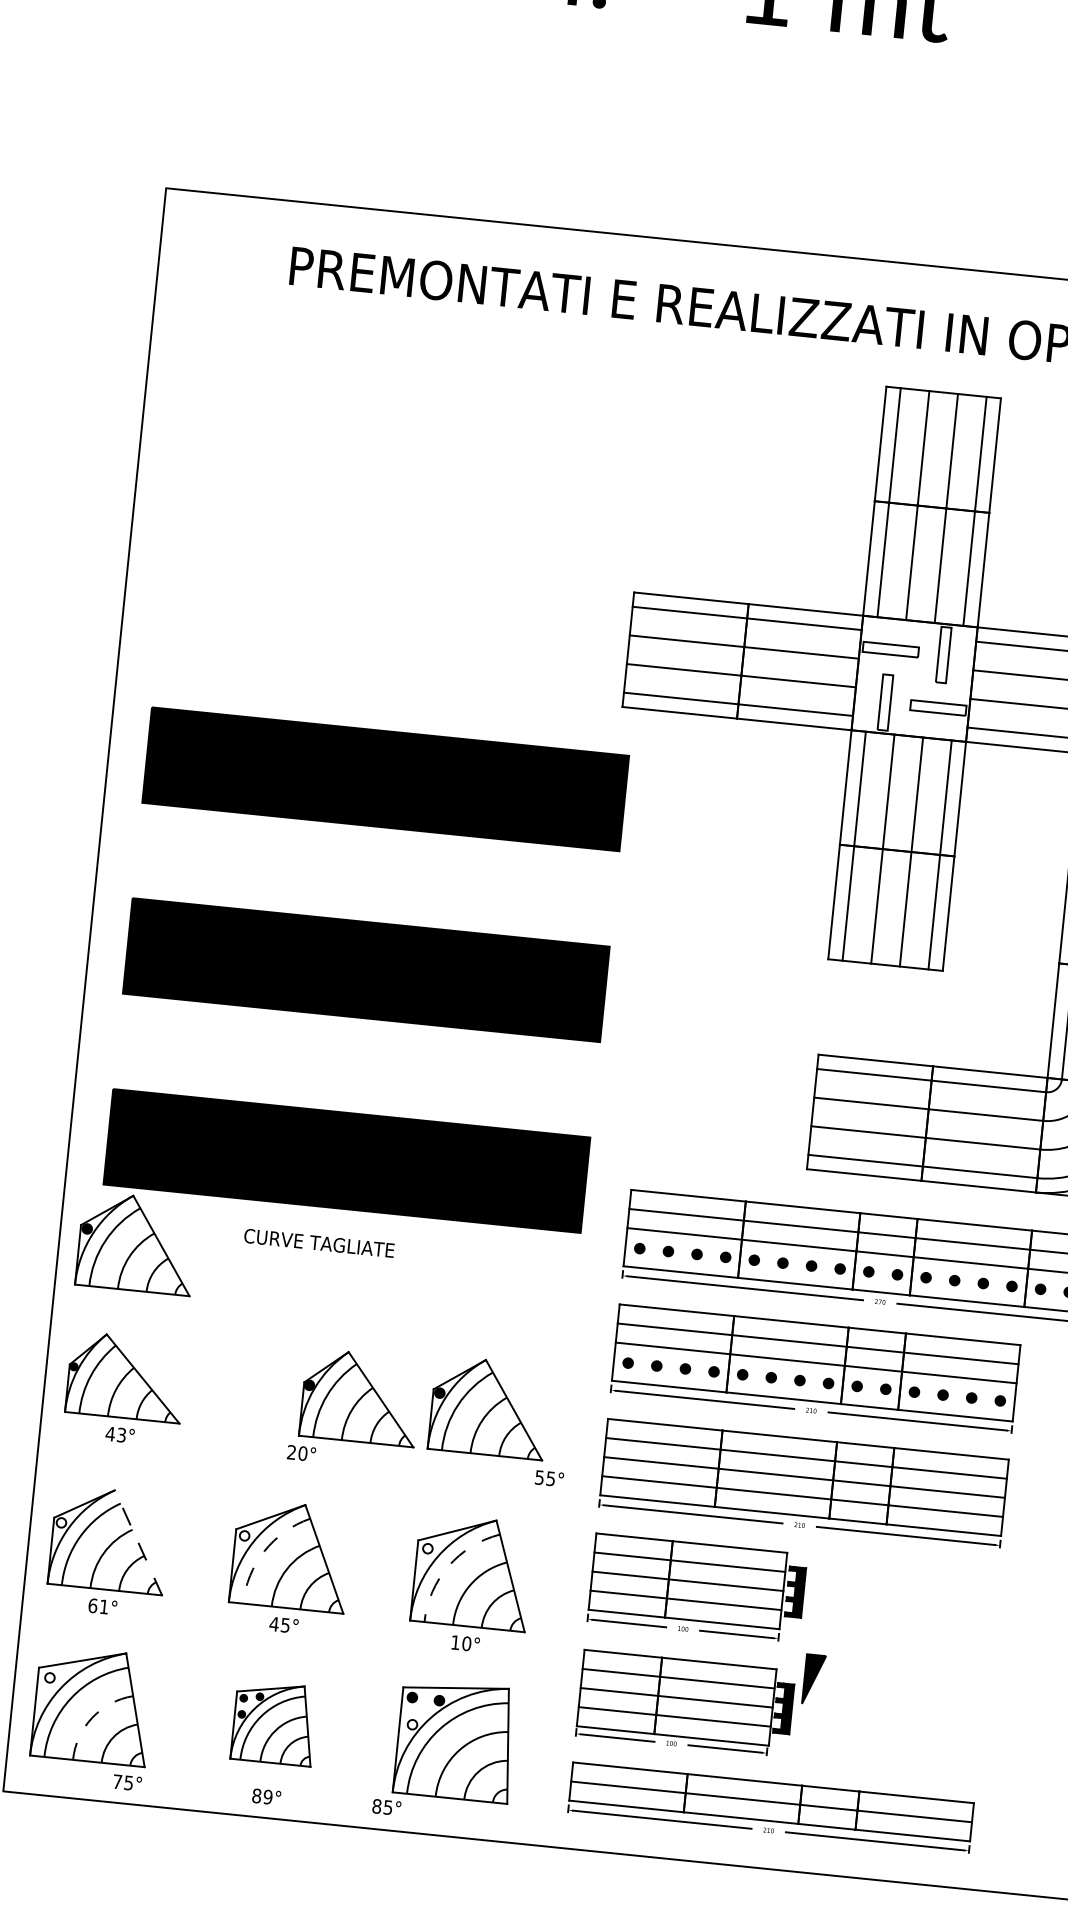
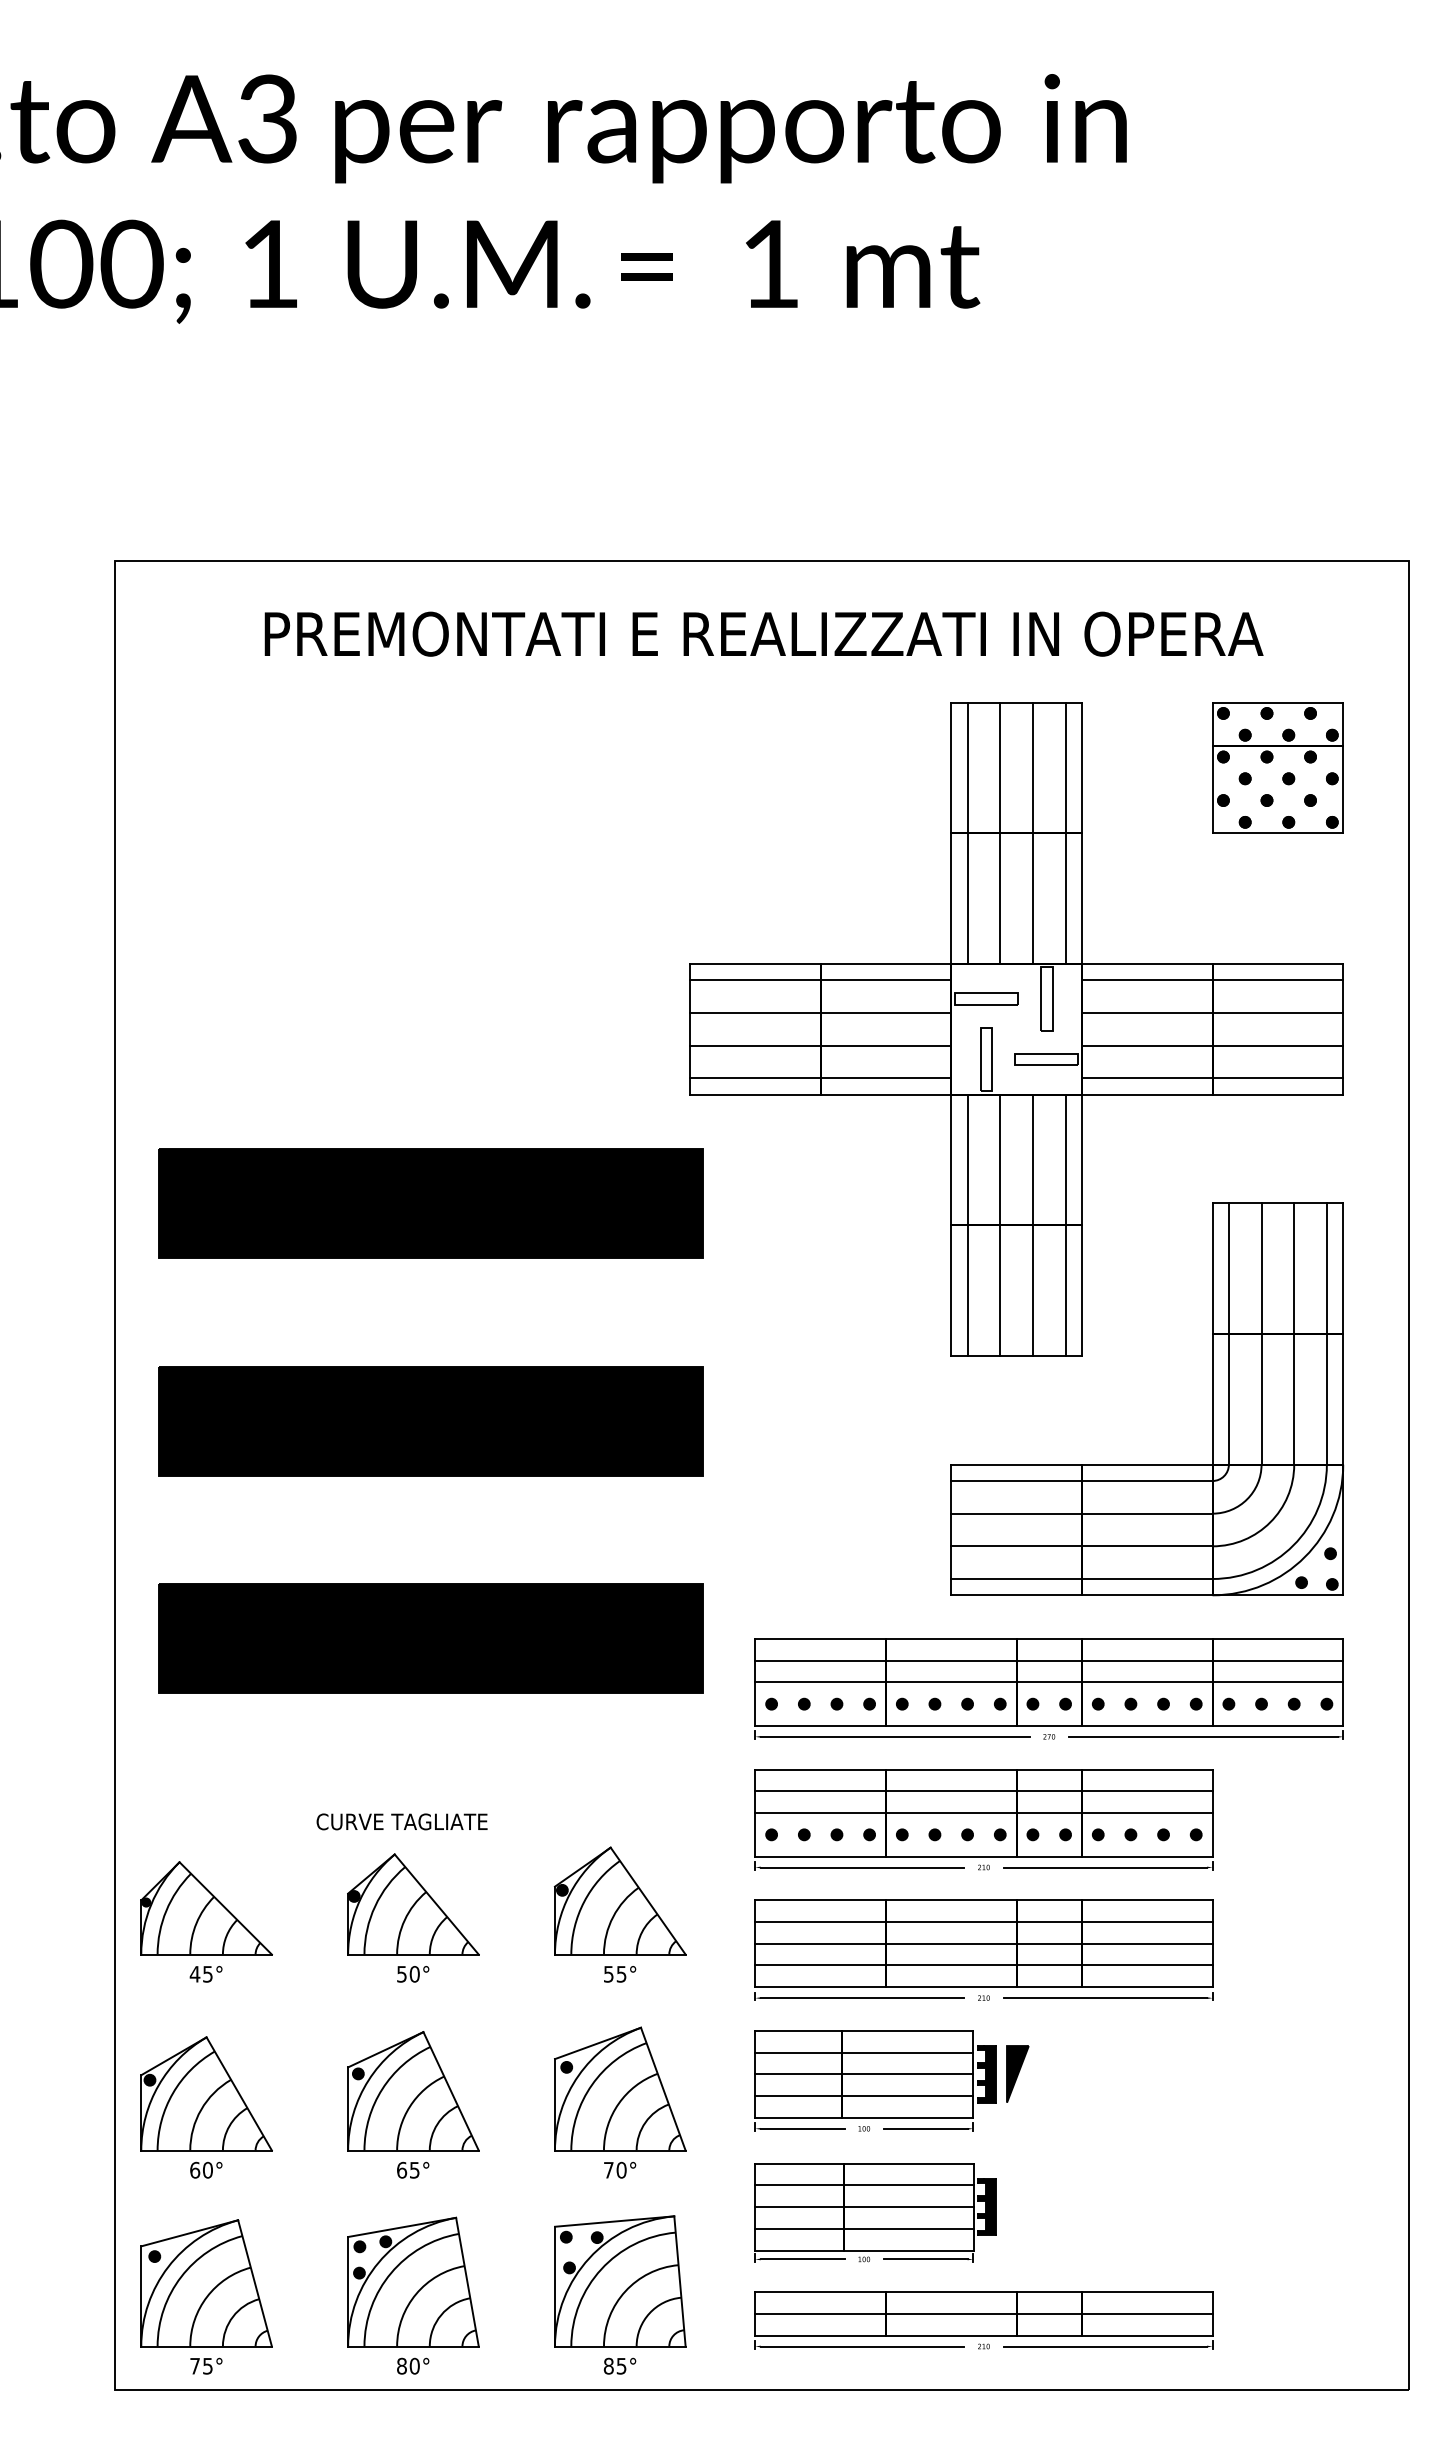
part: (136, 1242) -> (202, 1755), removed
text: (318, 1242) -> (401, 1821), moved
part: (360, 1397) -> (413, 1904), moved
text: (121, 1434) -> (207, 1973), 43° -> 45°
text: (291, 1451) -> (401, 1973), 20° -> 50°
text: (549, 1478) -> (620, 1974), moved
fill: (61, 1522) -> (149, 2079), added
fill: (243, 1535) -> (357, 2073), added
line: (138, 1542) -> (239, 2093), dashed -> solid
fill: (427, 1548) -> (566, 2067), added
arc: (264, 1551) -> (382, 2089), dashed -> solid
arc: (448, 1565) -> (591, 2084), dashed -> solid
text: (103, 1606) -> (207, 2169), 61° -> 60°
text: (273, 1623) -> (401, 2169), 45° -> 65°
text: (455, 1642) -> (608, 2170), 10° -> 70°
fill: (49, 1677) -> (154, 2256), added
part: (813, 1679) -> (1017, 2073), moved
arc: (92, 1717) -> (207, 2296), dashed -> solid
part: (274, 1722) -> (413, 2281), size x1.43
fill: (412, 1724) -> (569, 2267), added
text: (127, 1782) -> (206, 2365), moved
text: (267, 1797) -> (414, 2366), 89° -> 80°
text: (387, 1806) -> (620, 2365), moved

